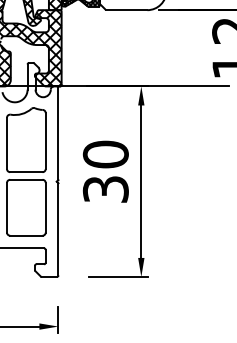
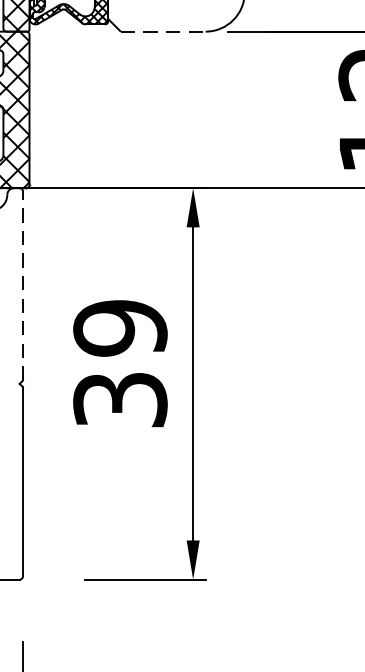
line: (126, 10) -> (162, 32), solid -> dashed
line: (58, 133) -> (23, 284), solid -> dashed
text: (105, 154) -> (119, 328), 30 -> 39

